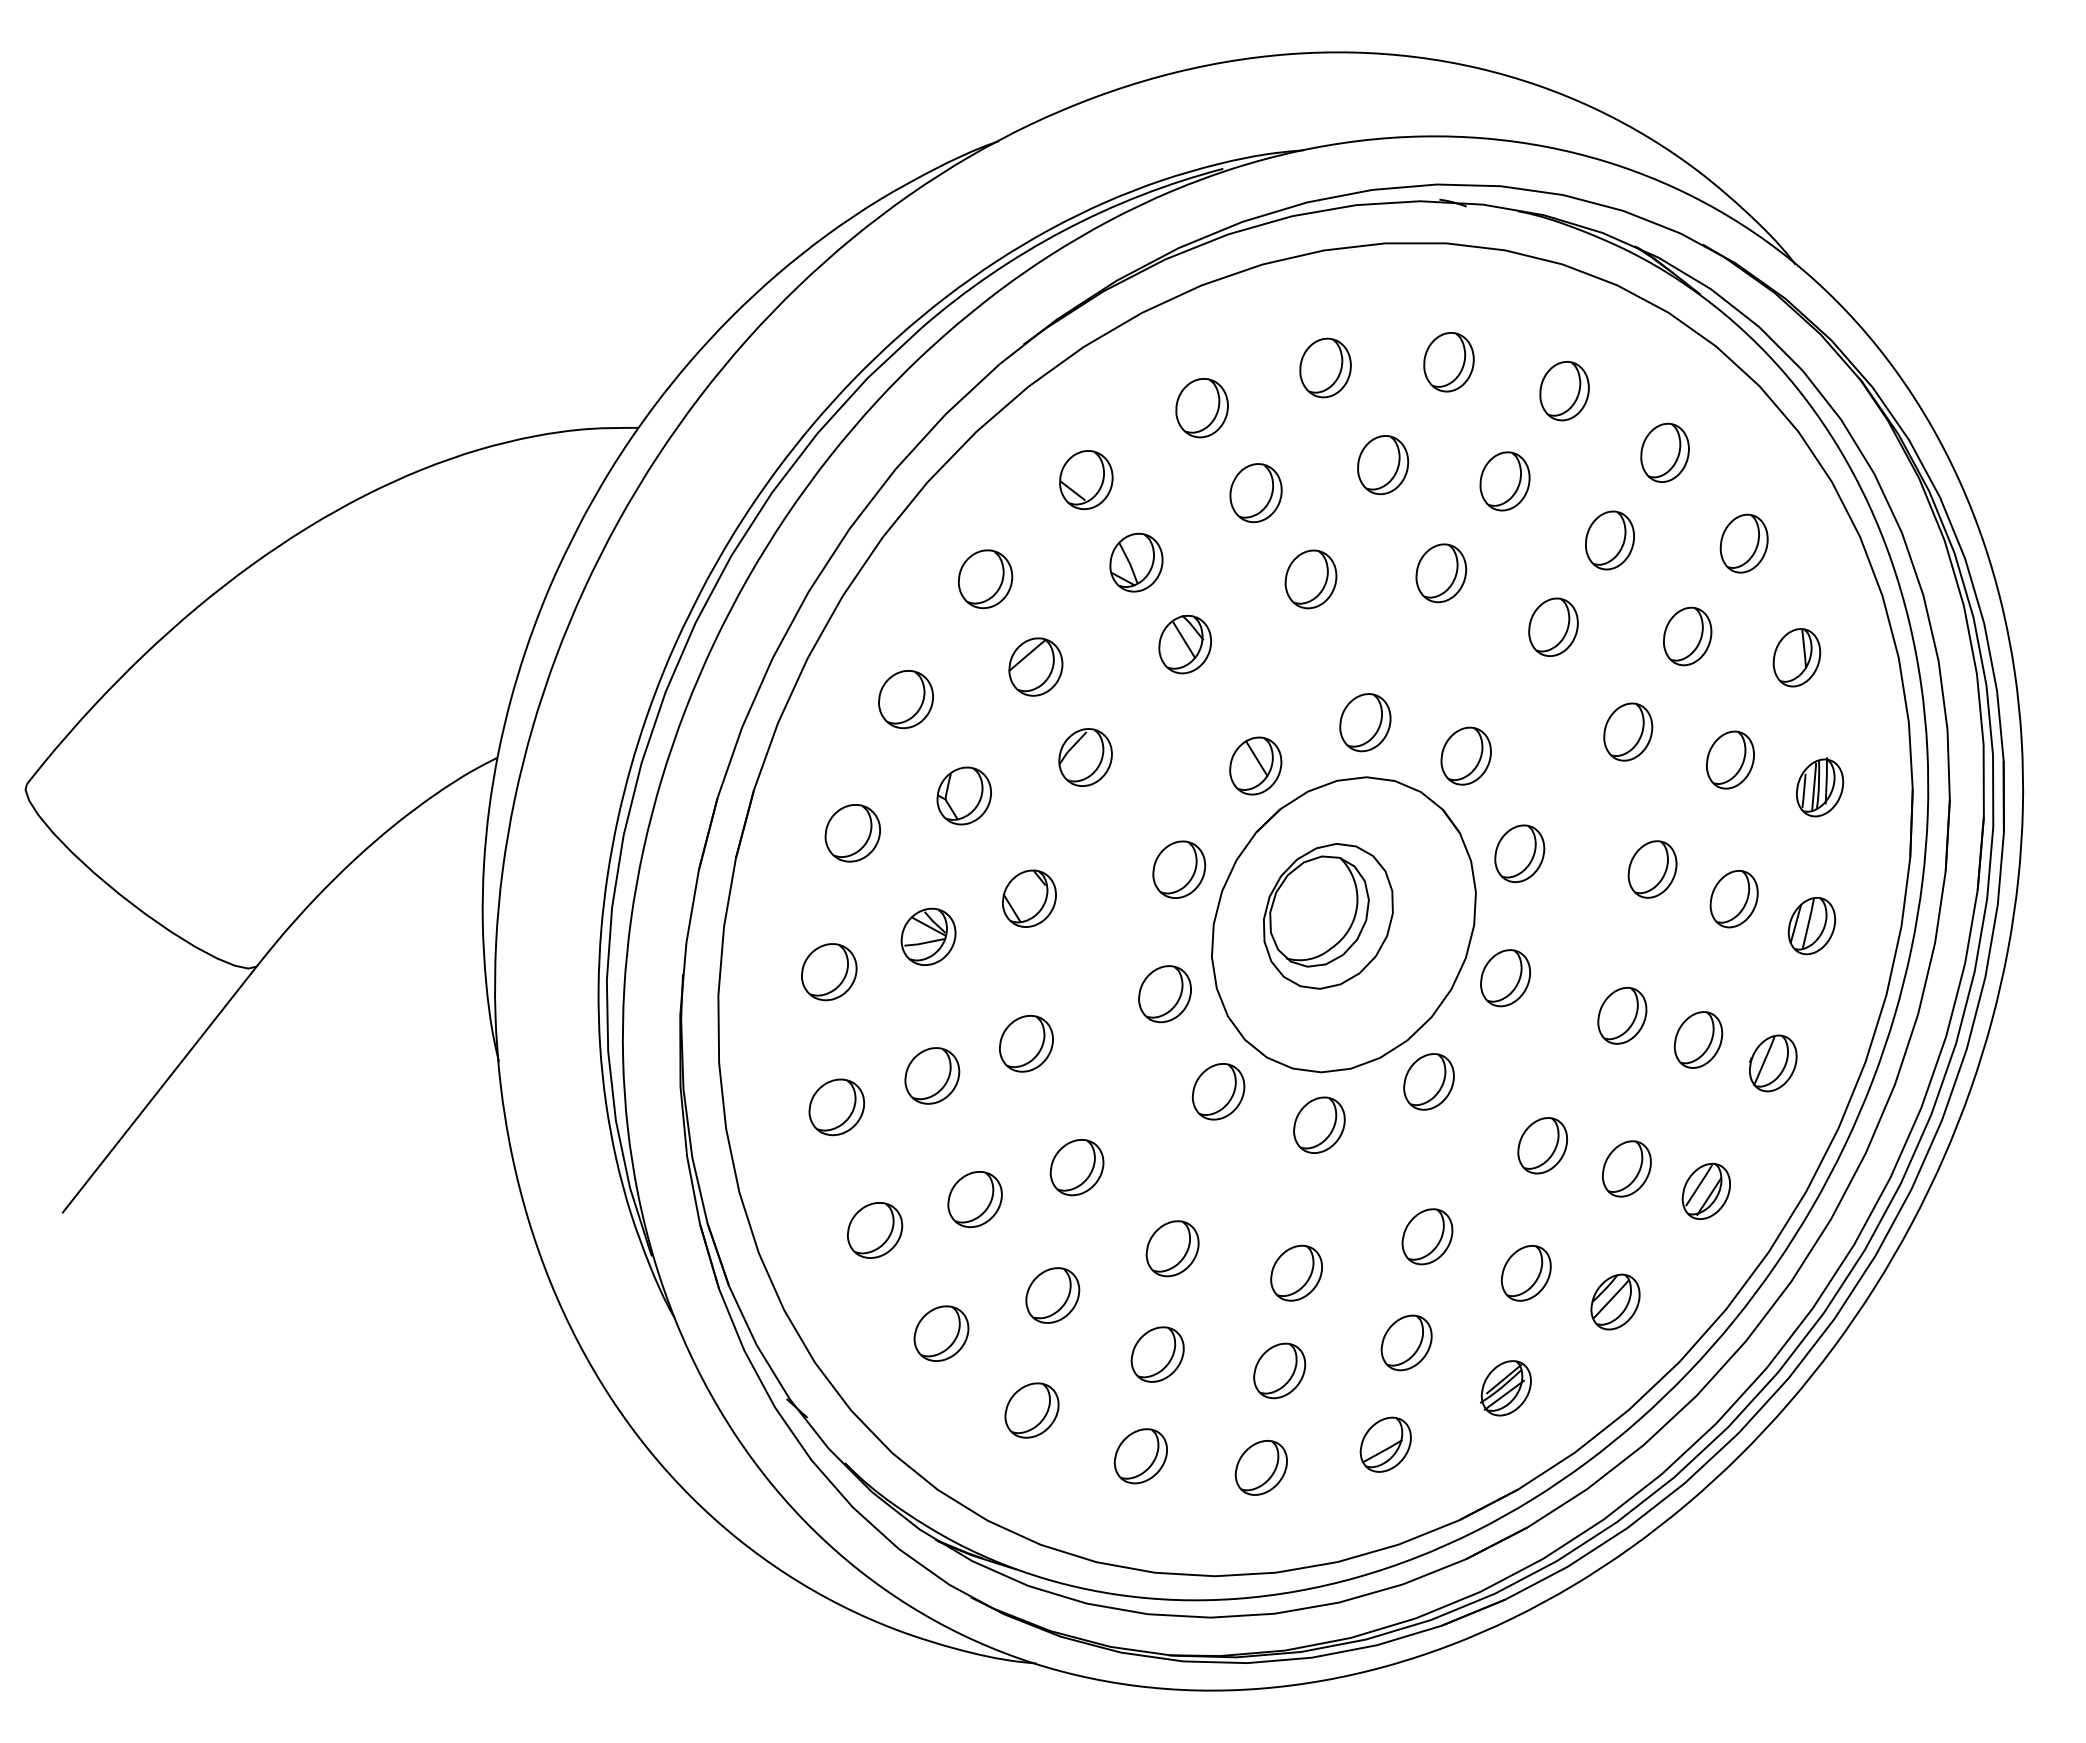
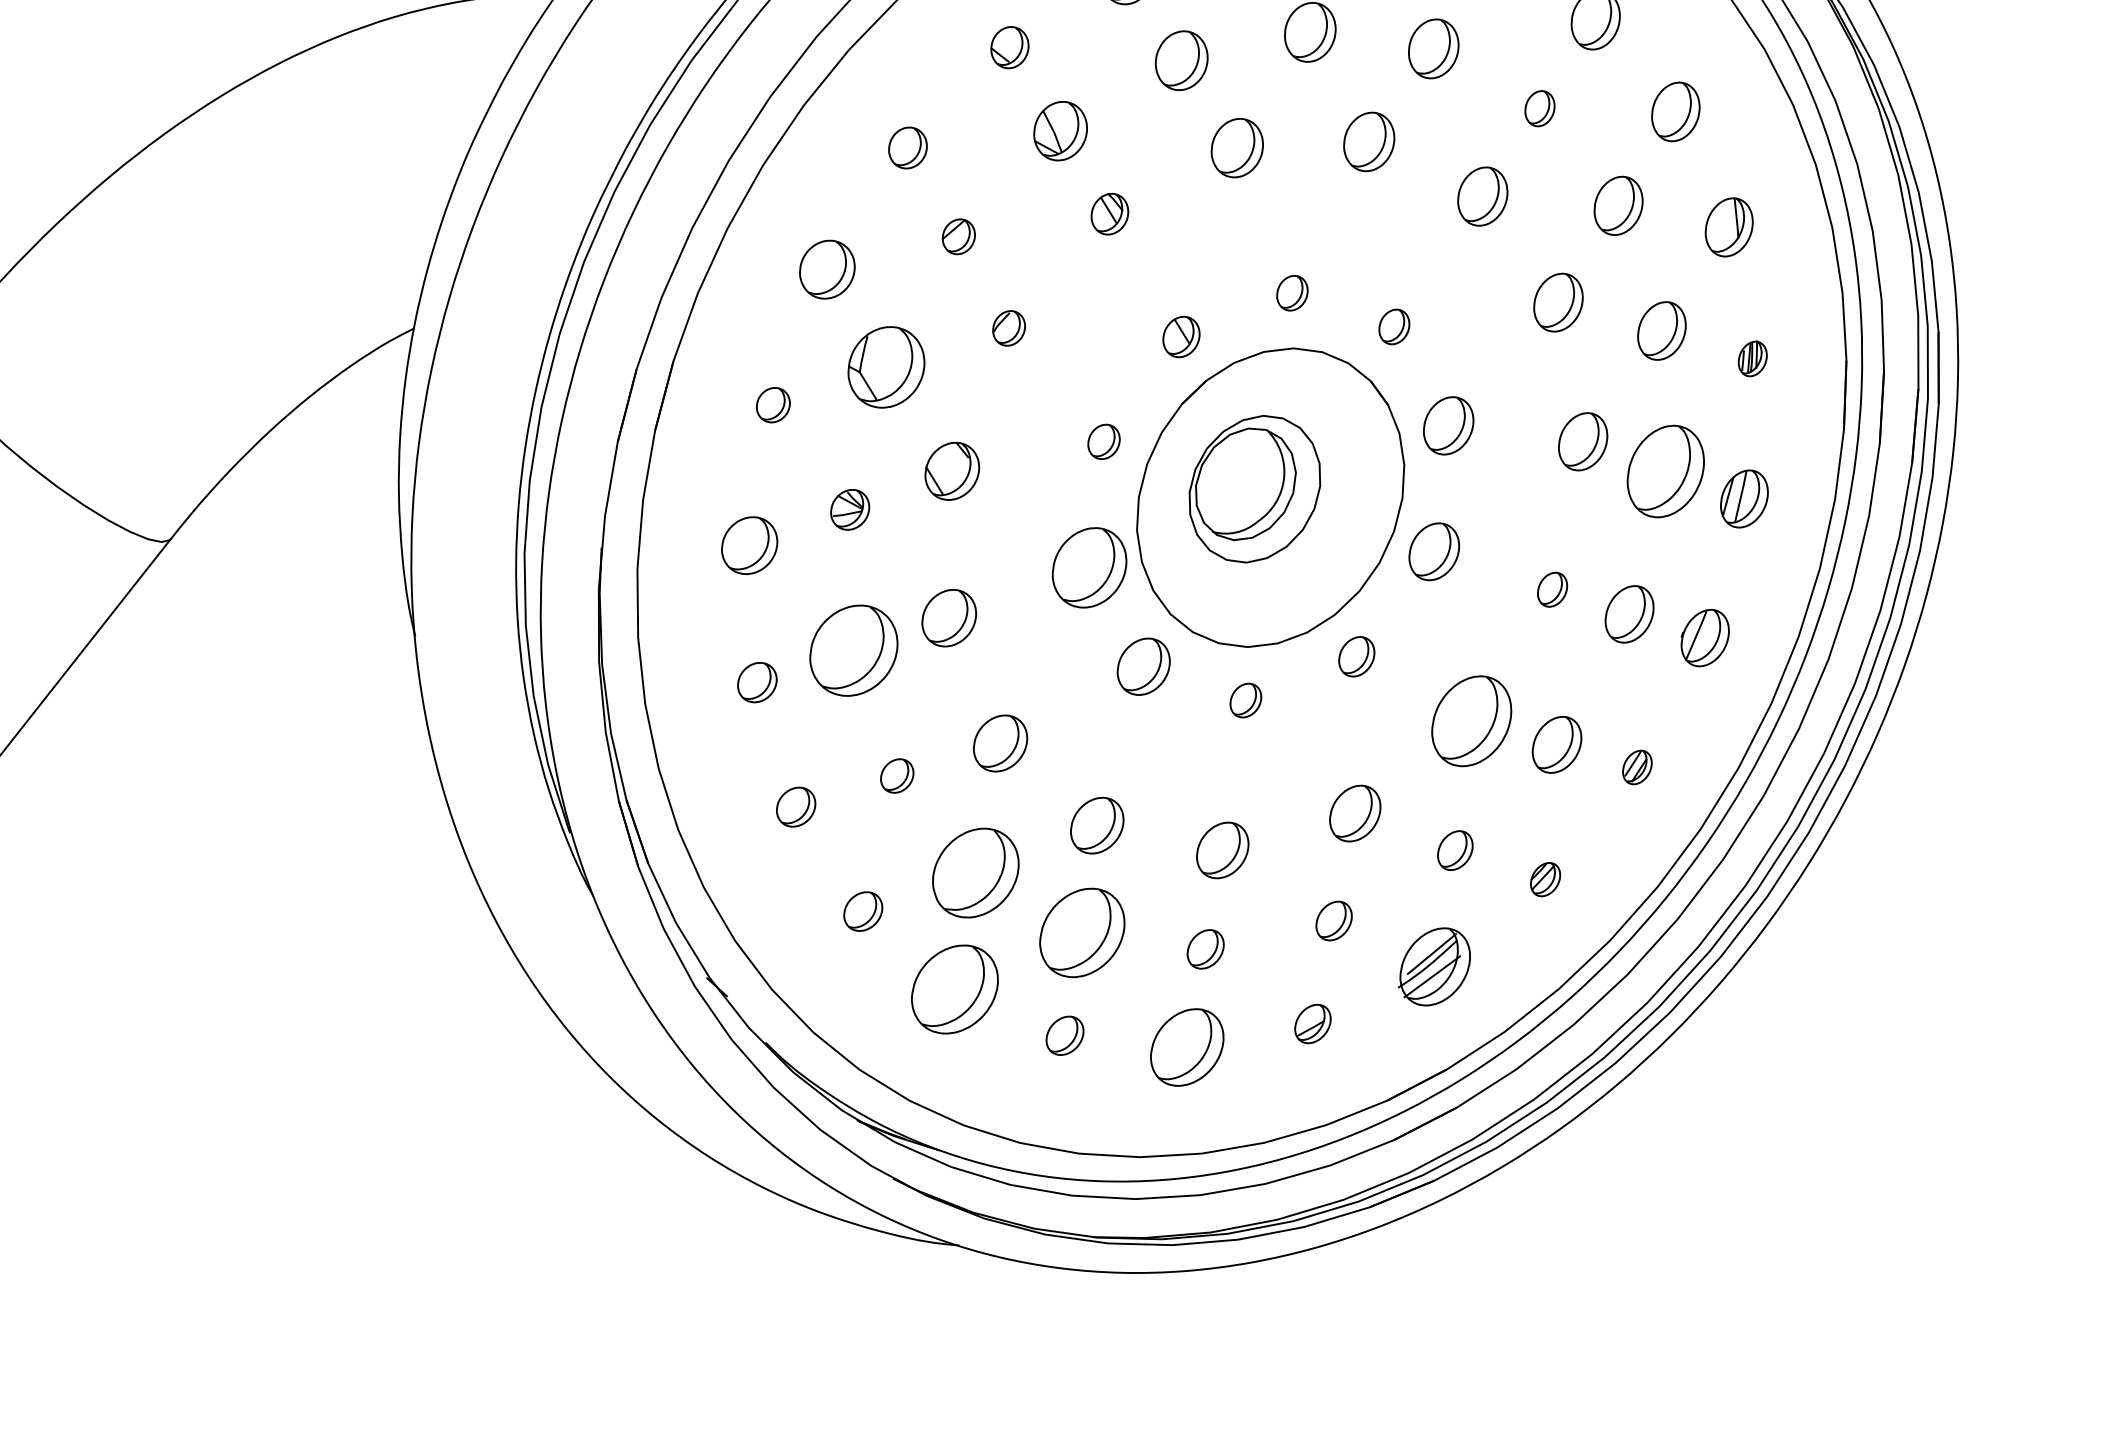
part: (1086, 480) -> (1010, 47), size x0.7
part: (1609, 540) -> (1539, 108), size x0.6
part: (985, 579) -> (907, 148), size x0.7
part: (1184, 644) -> (1109, 213), size x0.7
part: (1035, 666) -> (958, 236), size x0.6
part: (1365, 722) -> (1292, 292), size x0.6
part: (1465, 755) -> (1393, 326), size x0.6
part: (1085, 757) -> (1009, 328), size x0.6
part: (1255, 765) -> (1181, 336), size x0.7
part: (1820, 787) -> (1753, 358), size x0.6
part: (963, 795) -> (885, 366), size x1.4
part: (852, 833) -> (773, 405), size x0.6
part: (1179, 869) -> (1104, 441), size x0.6
part: (1733, 899) -> (1665, 472), size x1.6
part: (928, 936) -> (850, 509), size x0.7
part: (1164, 994) -> (1089, 568), size x1.4
part: (1622, 1015) -> (1552, 589), size x0.6
part: (932, 1075) -> (854, 650), size x1.6
part: (1428, 1081) -> (1356, 656), size x0.7
part: (836, 1107) -> (756, 682), size x0.7
part: (1319, 1124) -> (1245, 699), size x0.6
part: (1542, 1145) -> (1471, 721), size x1.6
part: (1705, 1190) -> (1636, 766), size x0.6
part: (974, 1199) -> (896, 775), size x0.6
part: (875, 1230) -> (796, 807), size x0.7
part: (1526, 1273) -> (1455, 850), size x0.7
part: (1052, 1295) -> (975, 873), size x1.6
part: (1615, 1301) -> (1545, 879), size x0.6
part: (941, 1333) -> (863, 911), size x0.7
part: (1406, 1342) -> (1333, 920), size x0.7
part: (1157, 1354) -> (1081, 932), size x1.6
part: (1279, 1370) -> (1205, 948), size x0.7
part: (1505, 1388) -> (1434, 967), size x1.4
part: (1031, 1410) -> (954, 989), size x1.6
part: (1385, 1444) -> (1312, 1023), size x0.7
part: (1140, 1456) -> (1064, 1035), size x0.7
part: (1260, 1467) -> (1186, 1047), size x1.4

